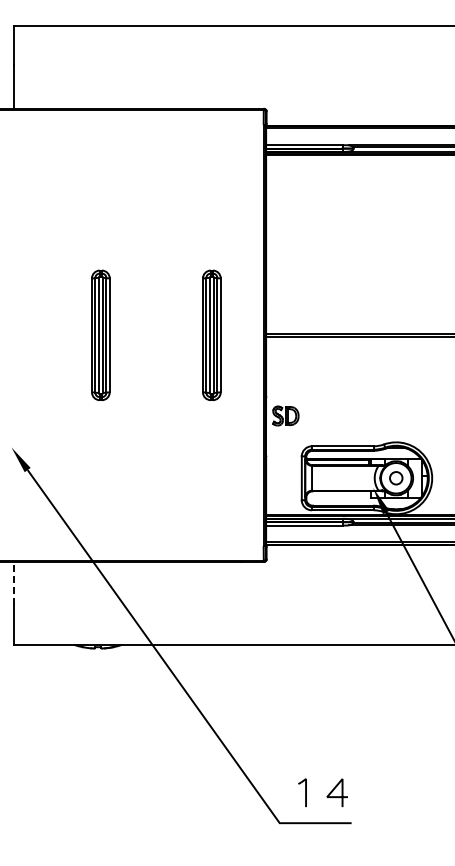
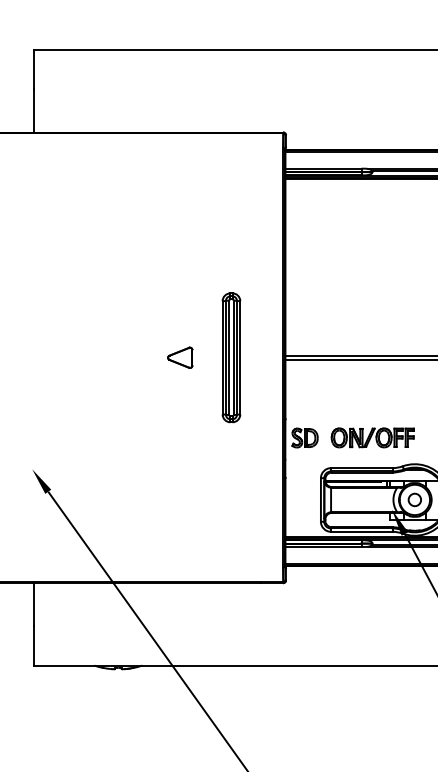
part: (100, 335) -> (120, 357), removed
part: (160, 335) -> (180, 357), added
part: (353, 415) -> (372, 437), added
line: (13, 583) -> (34, 604), dashed -> solid

